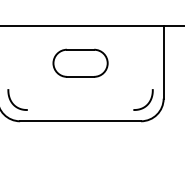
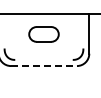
line: (81, 122) -> (44, 66), solid -> dashed

